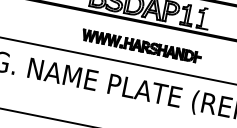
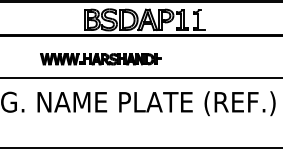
part: (141, 46) -> (100, 59), moved

